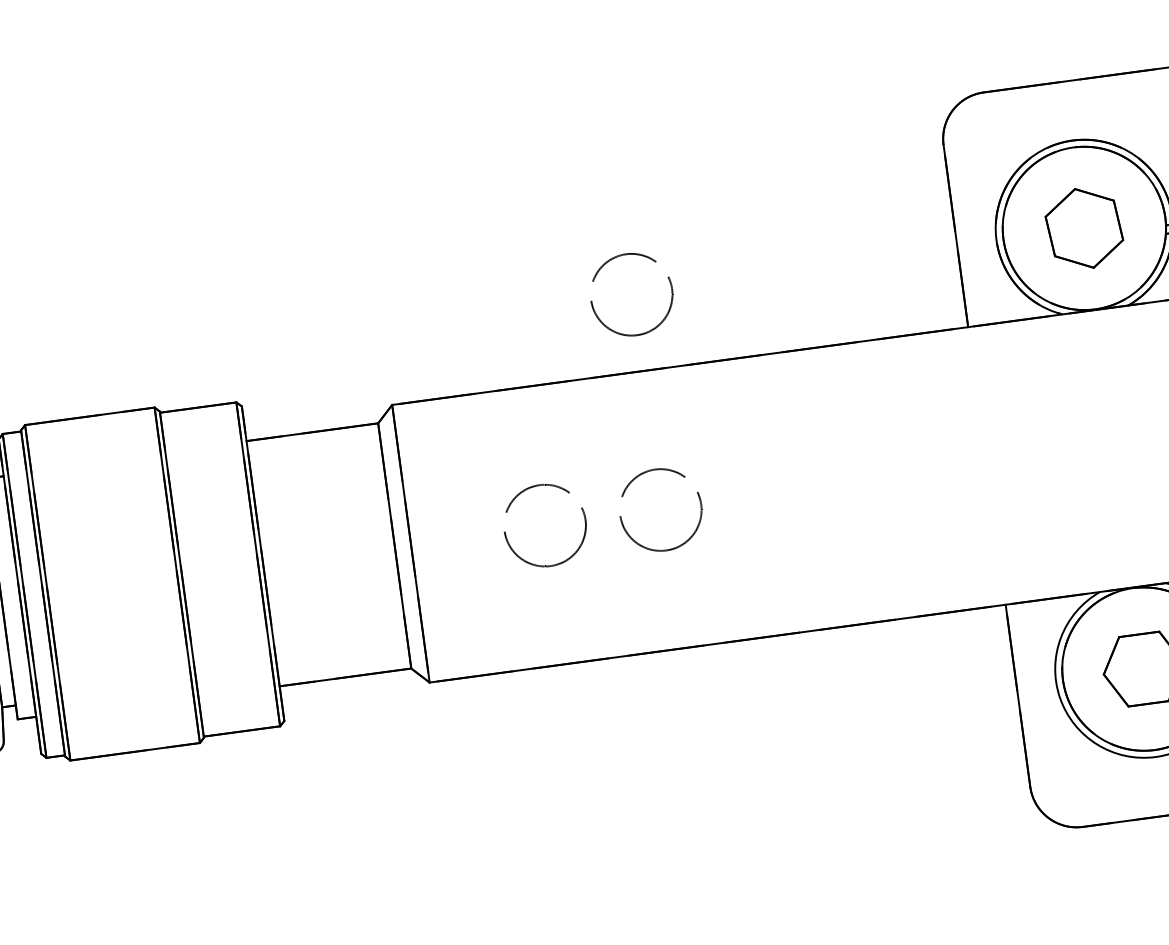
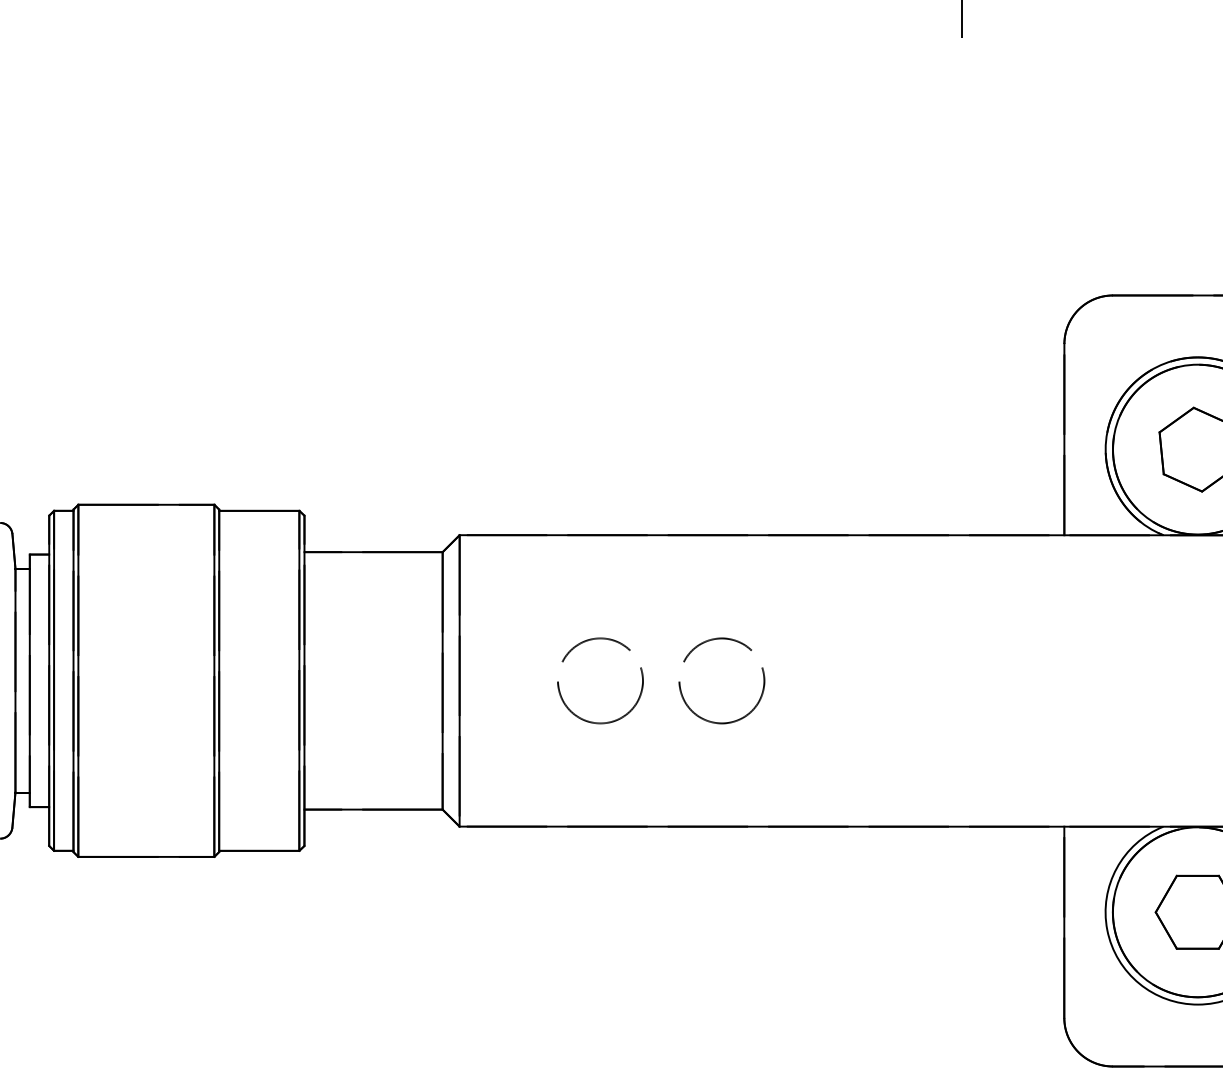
part: (603, 267) -> (696, 422), removed

